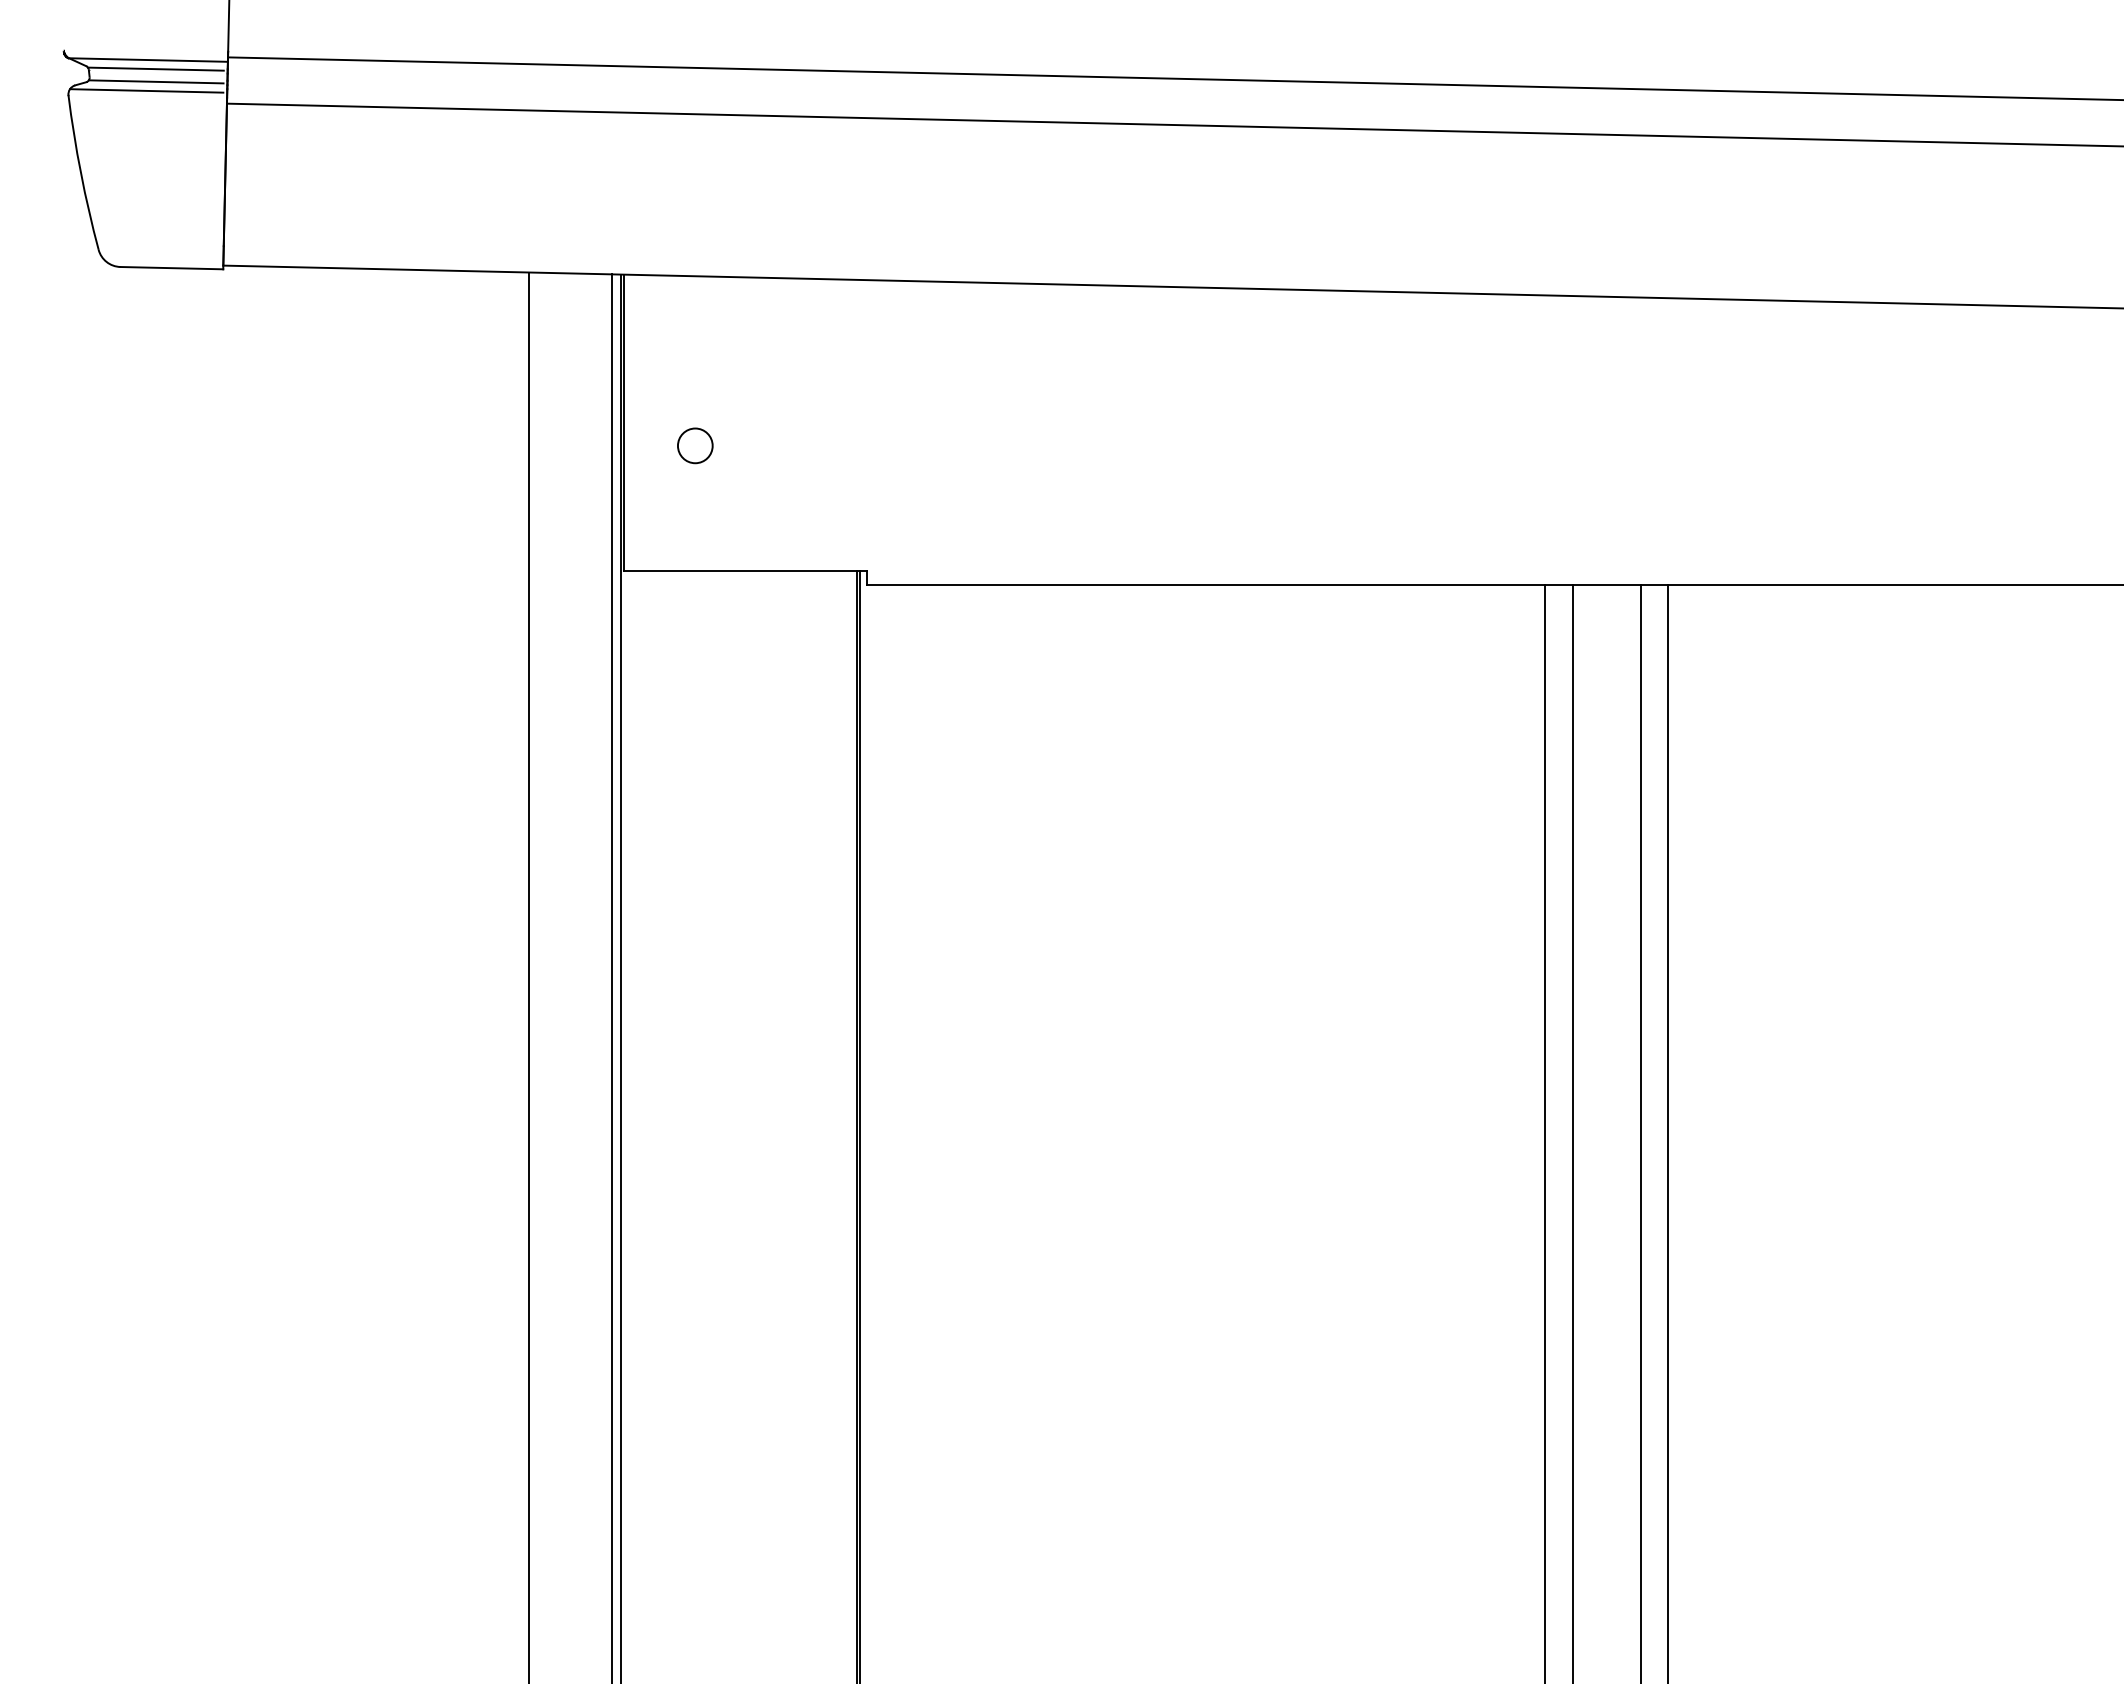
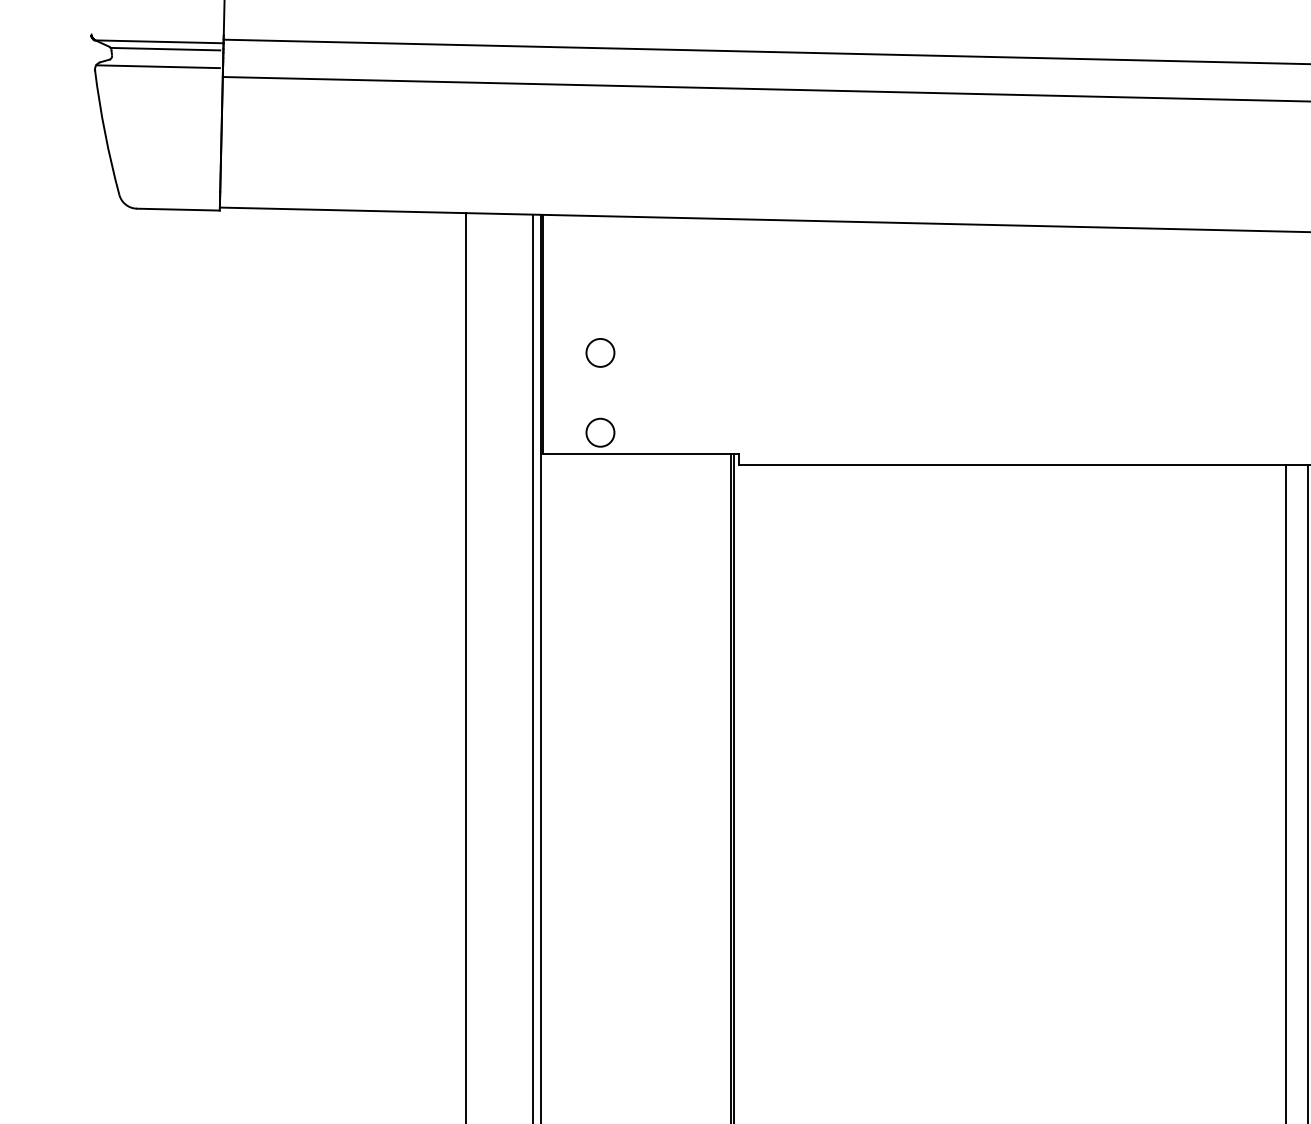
line: (155, 81) -> (165, 59), removed
circle: (695, 544) -> (600, 432), added

